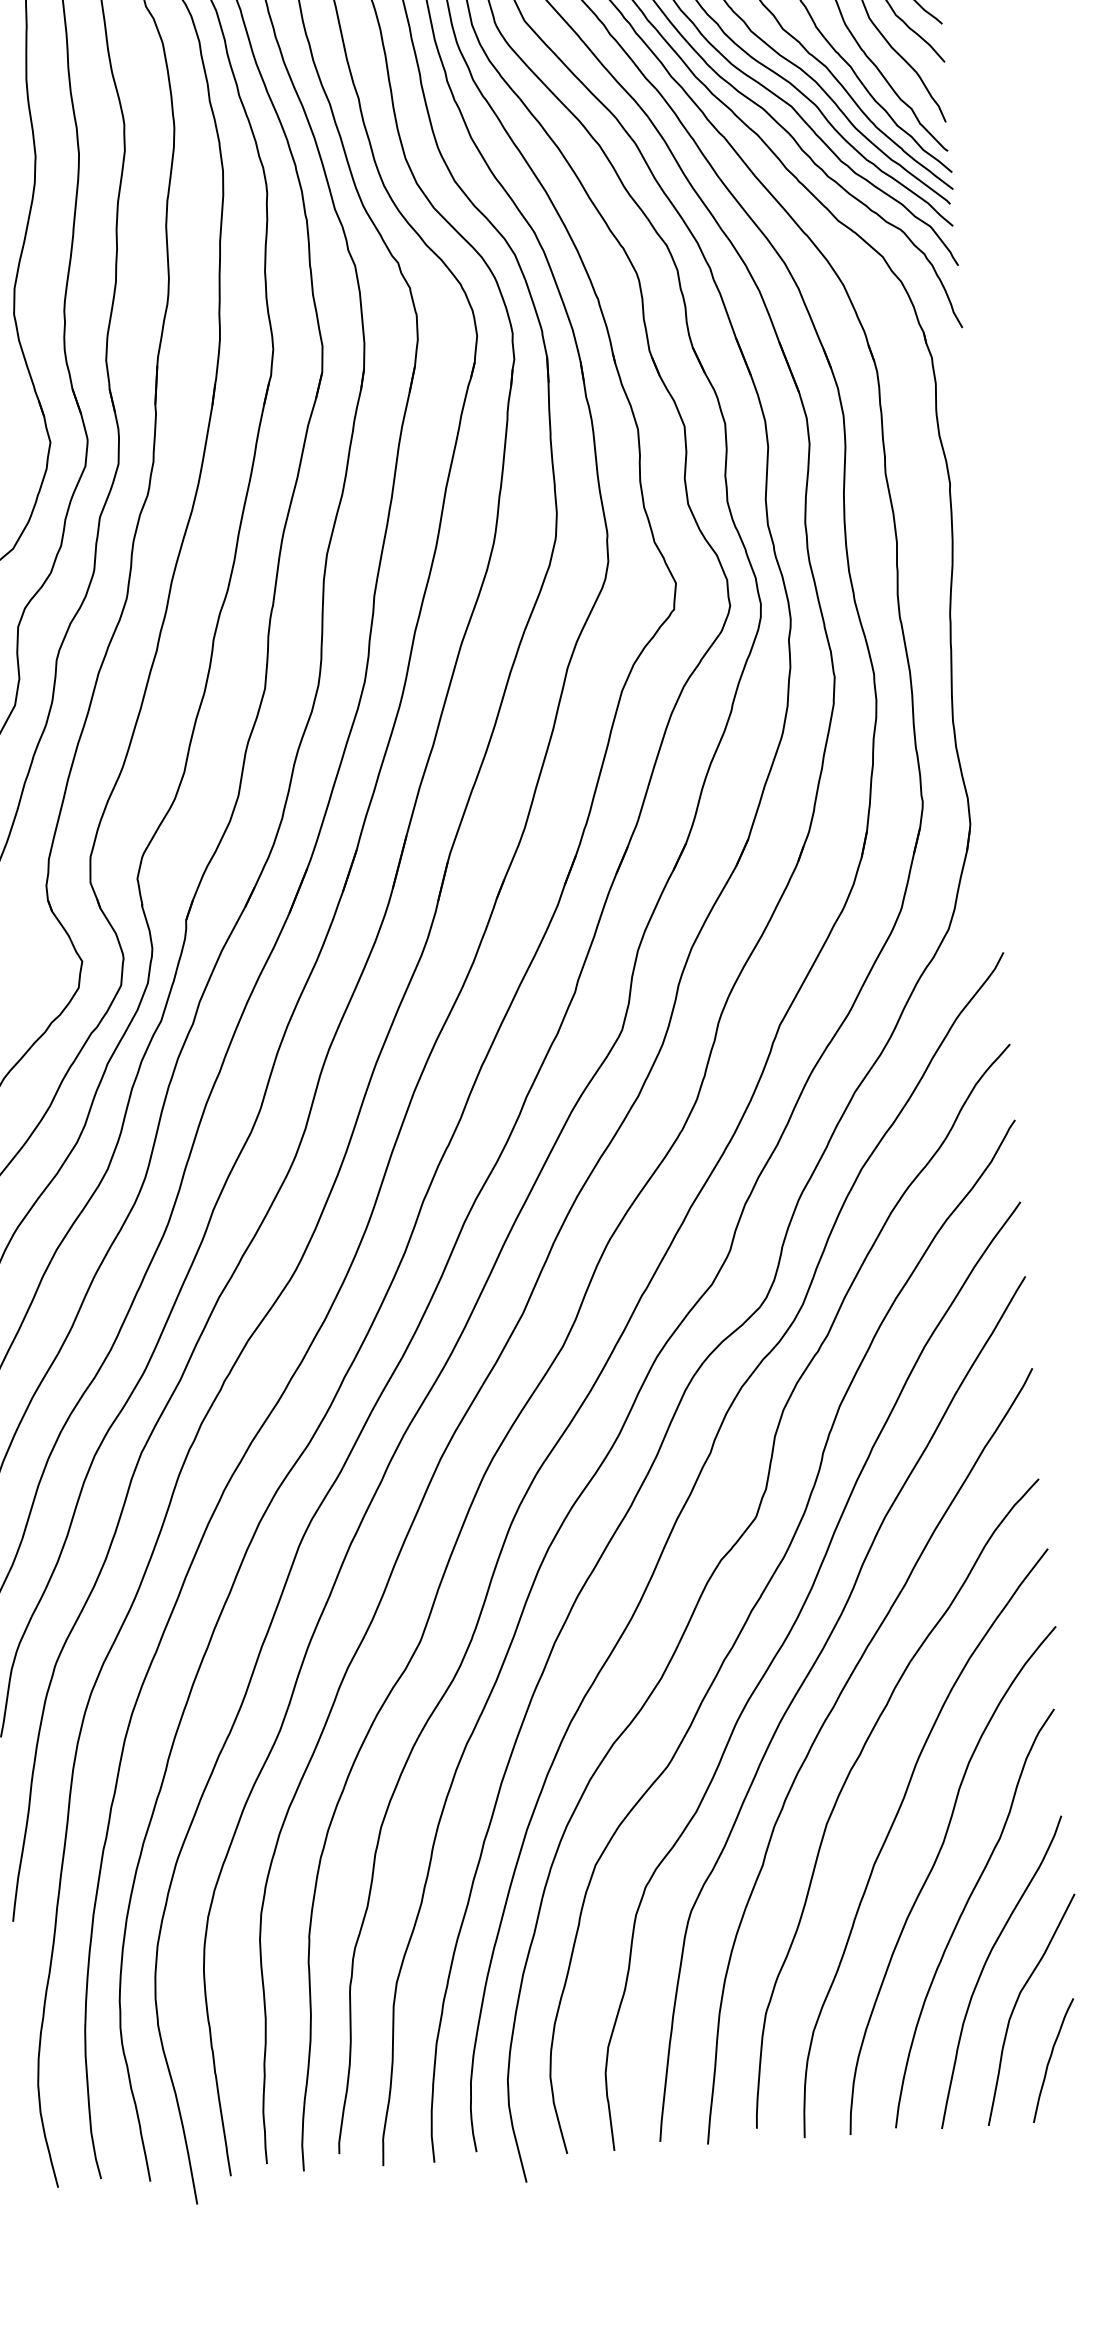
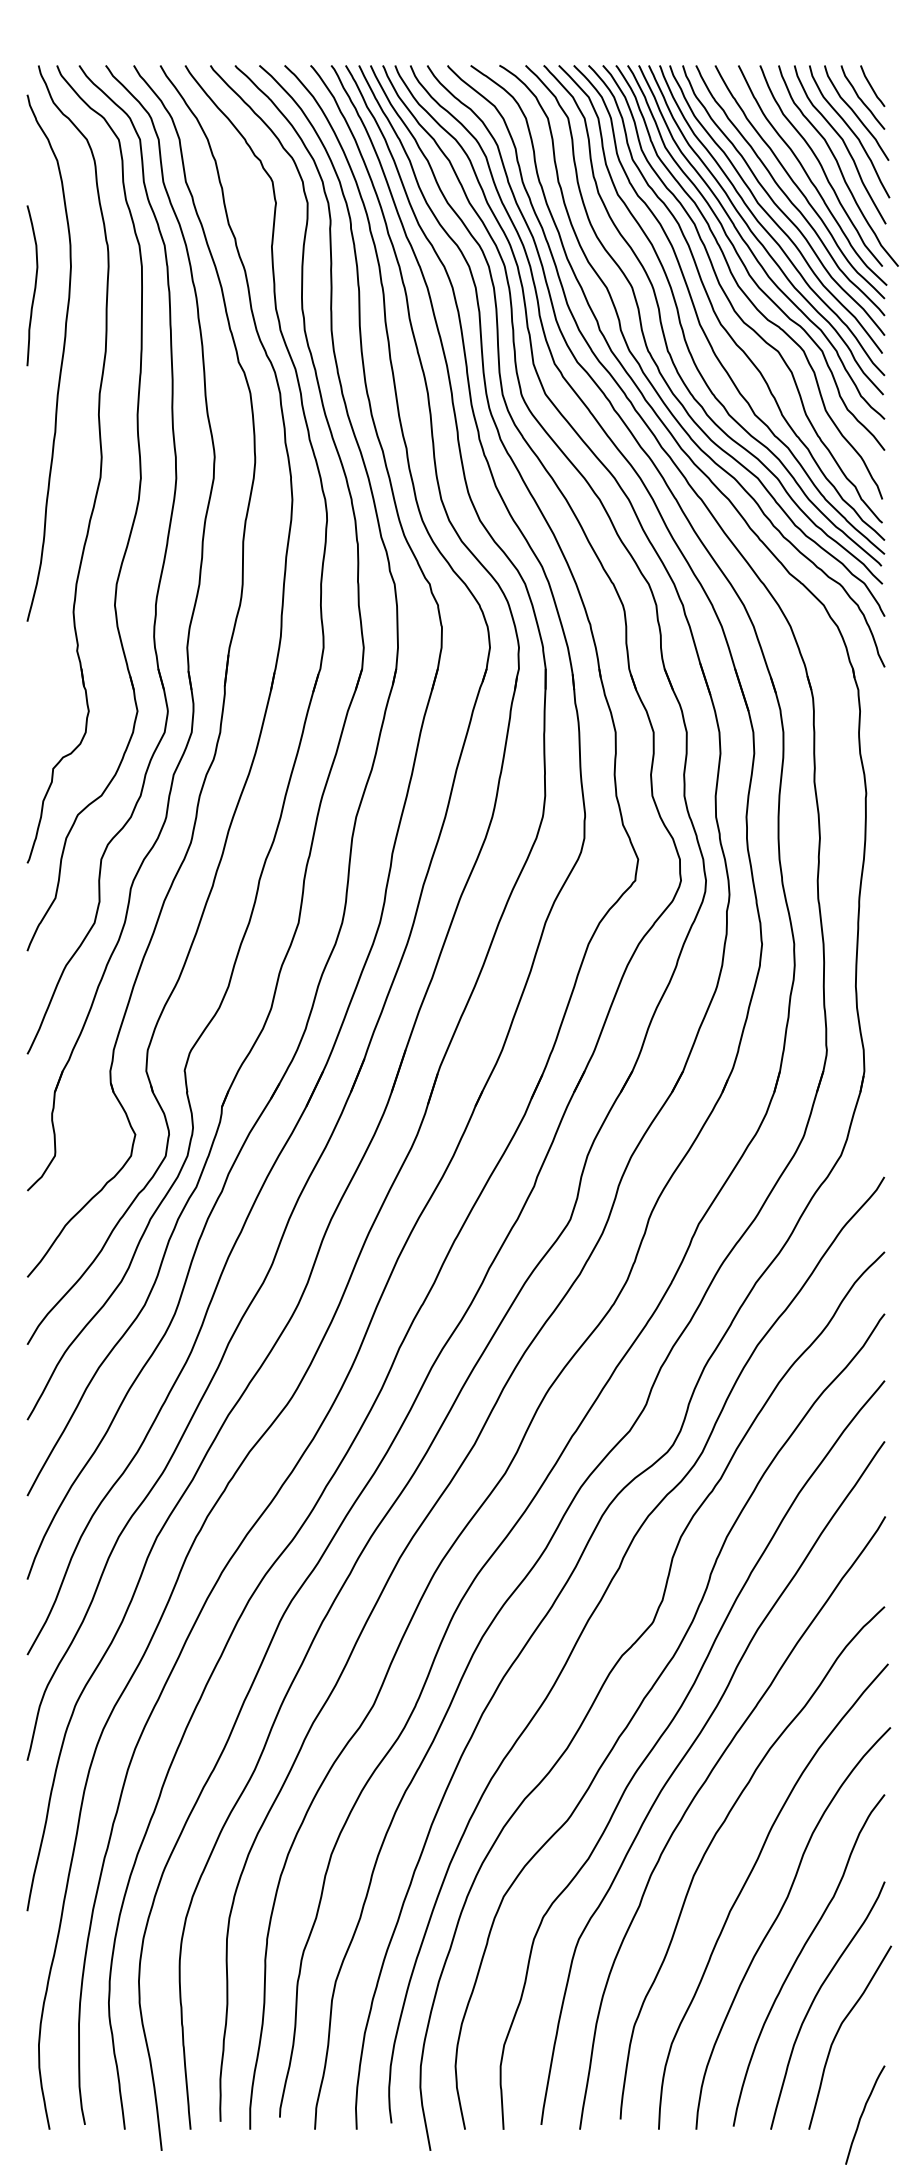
curve: (1051, 2058) -> (863, 2113), moved

